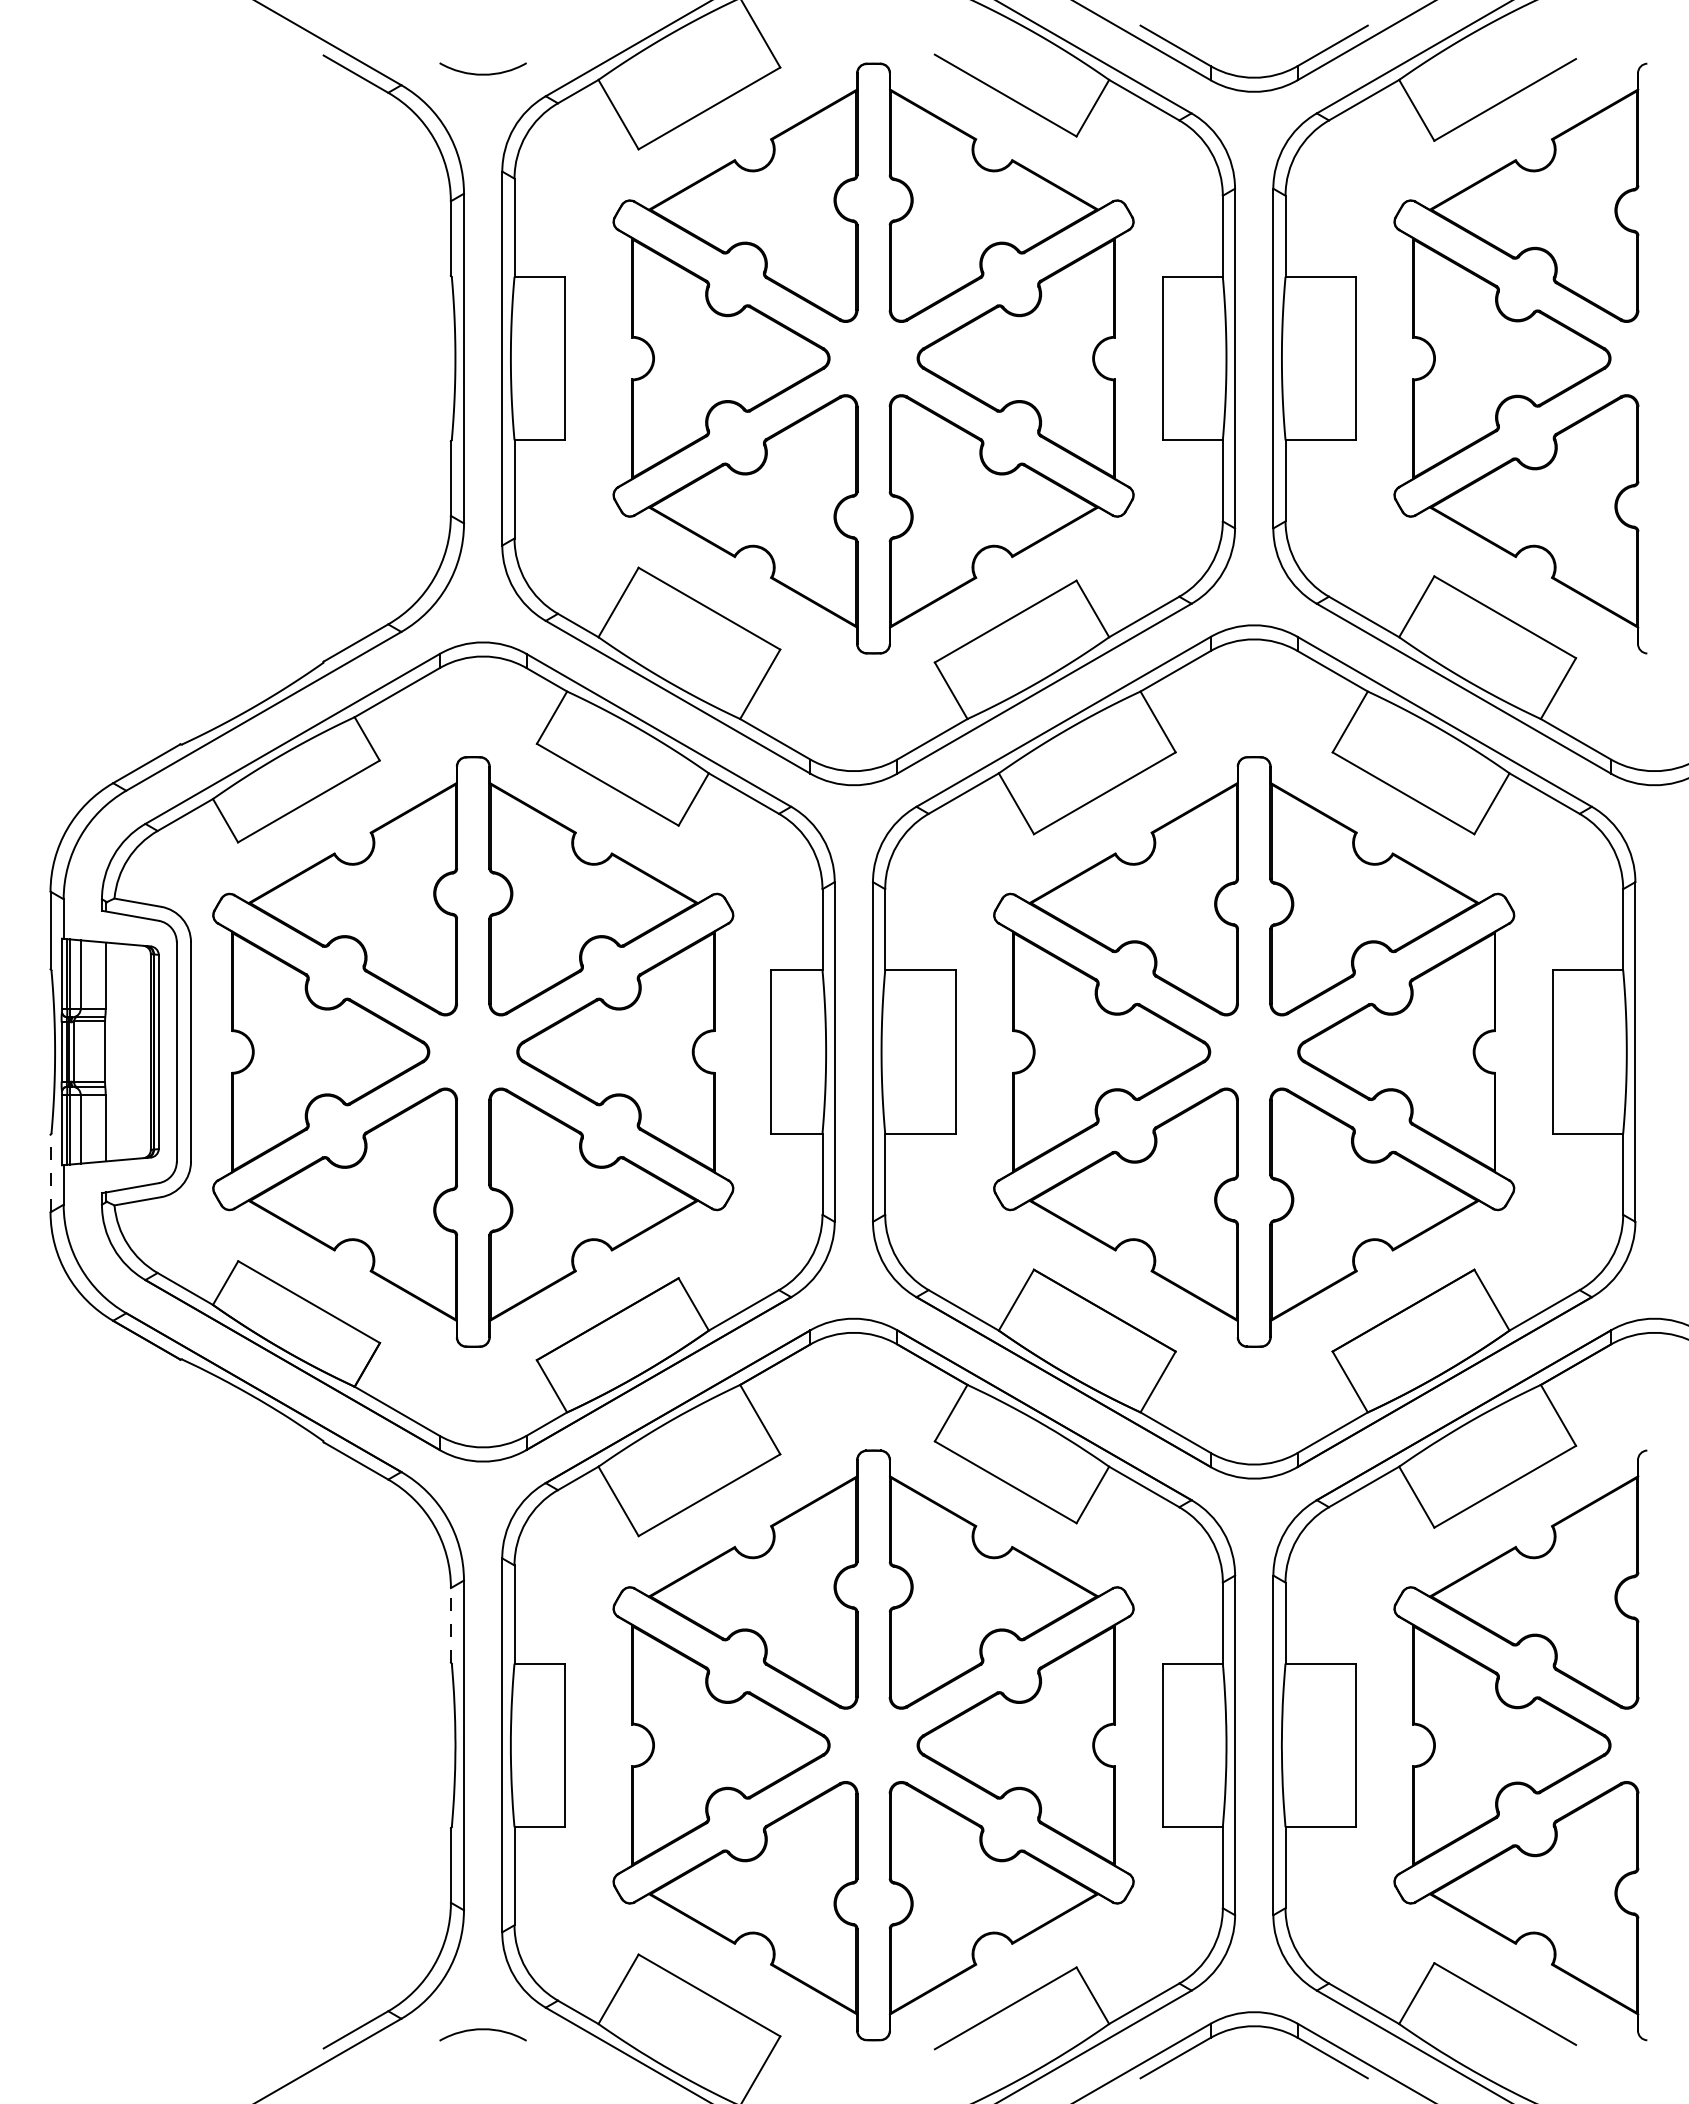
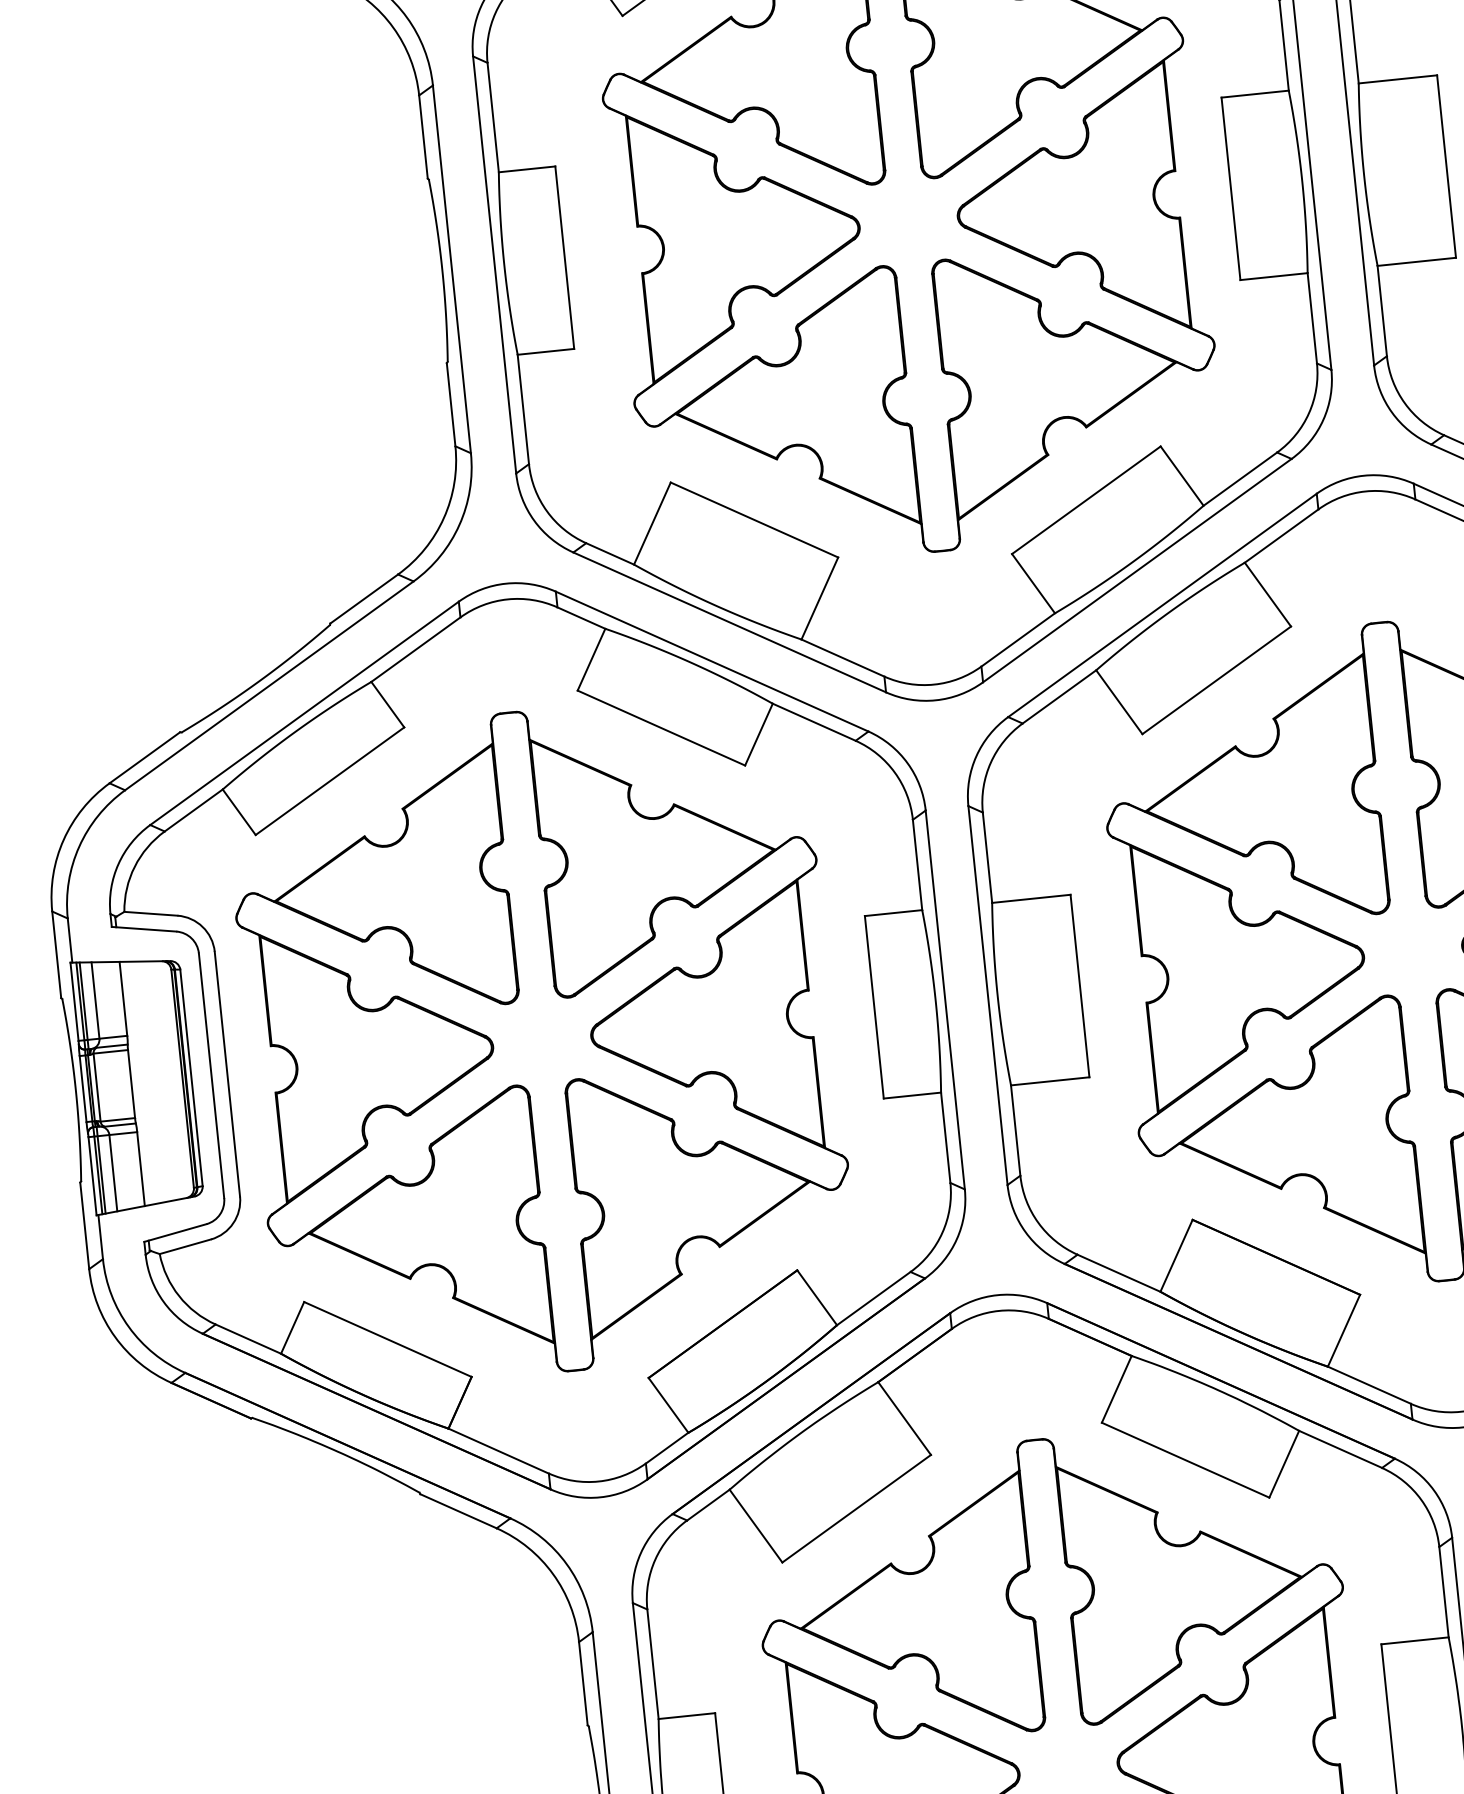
line: (50, 1173) -> (84, 1225), dashed -> solid
line: (450, 1624) -> (582, 1682), dashed -> solid

